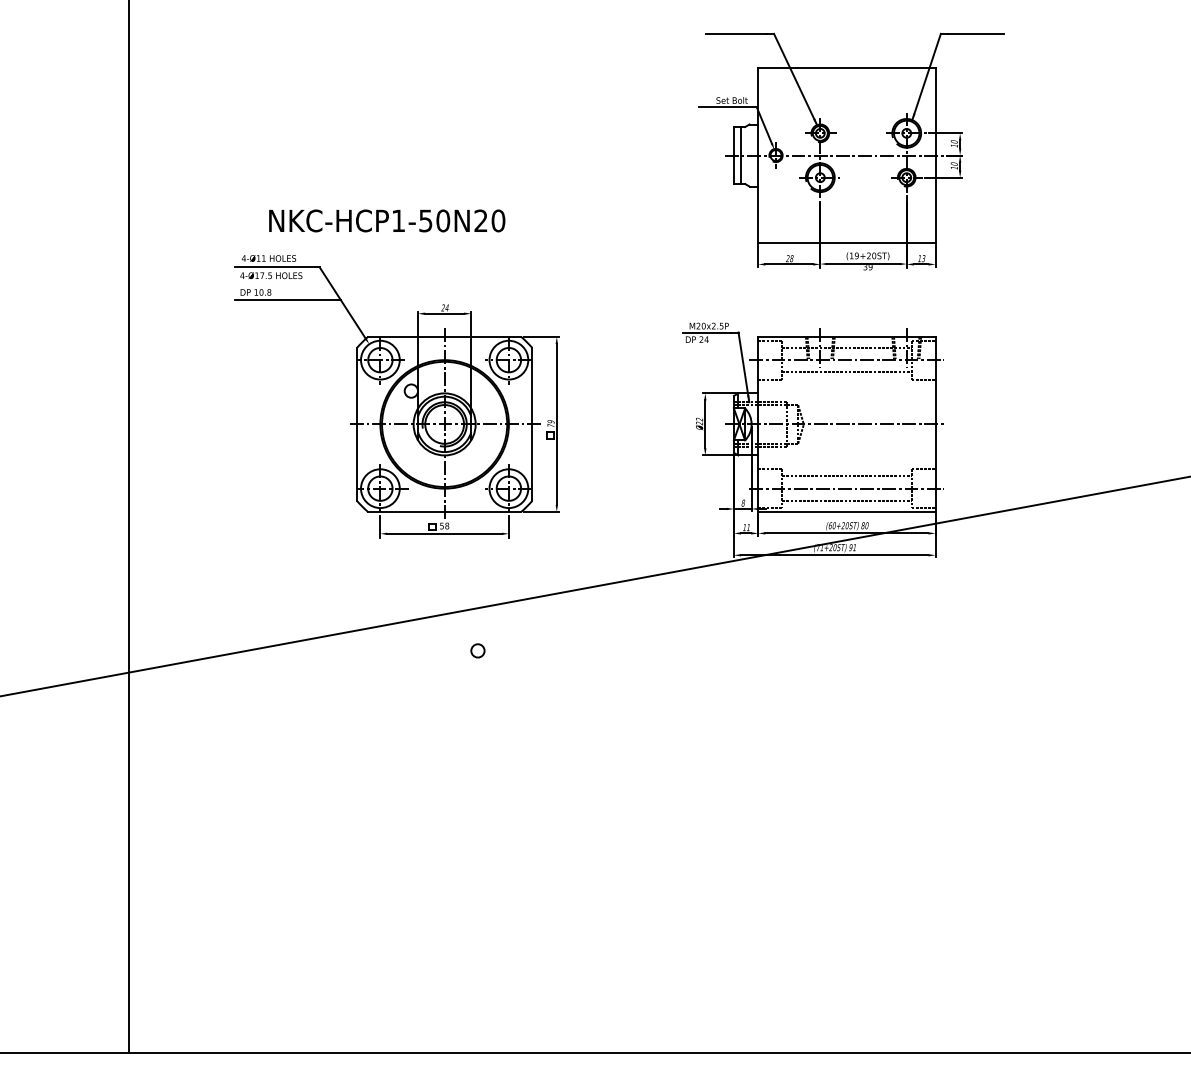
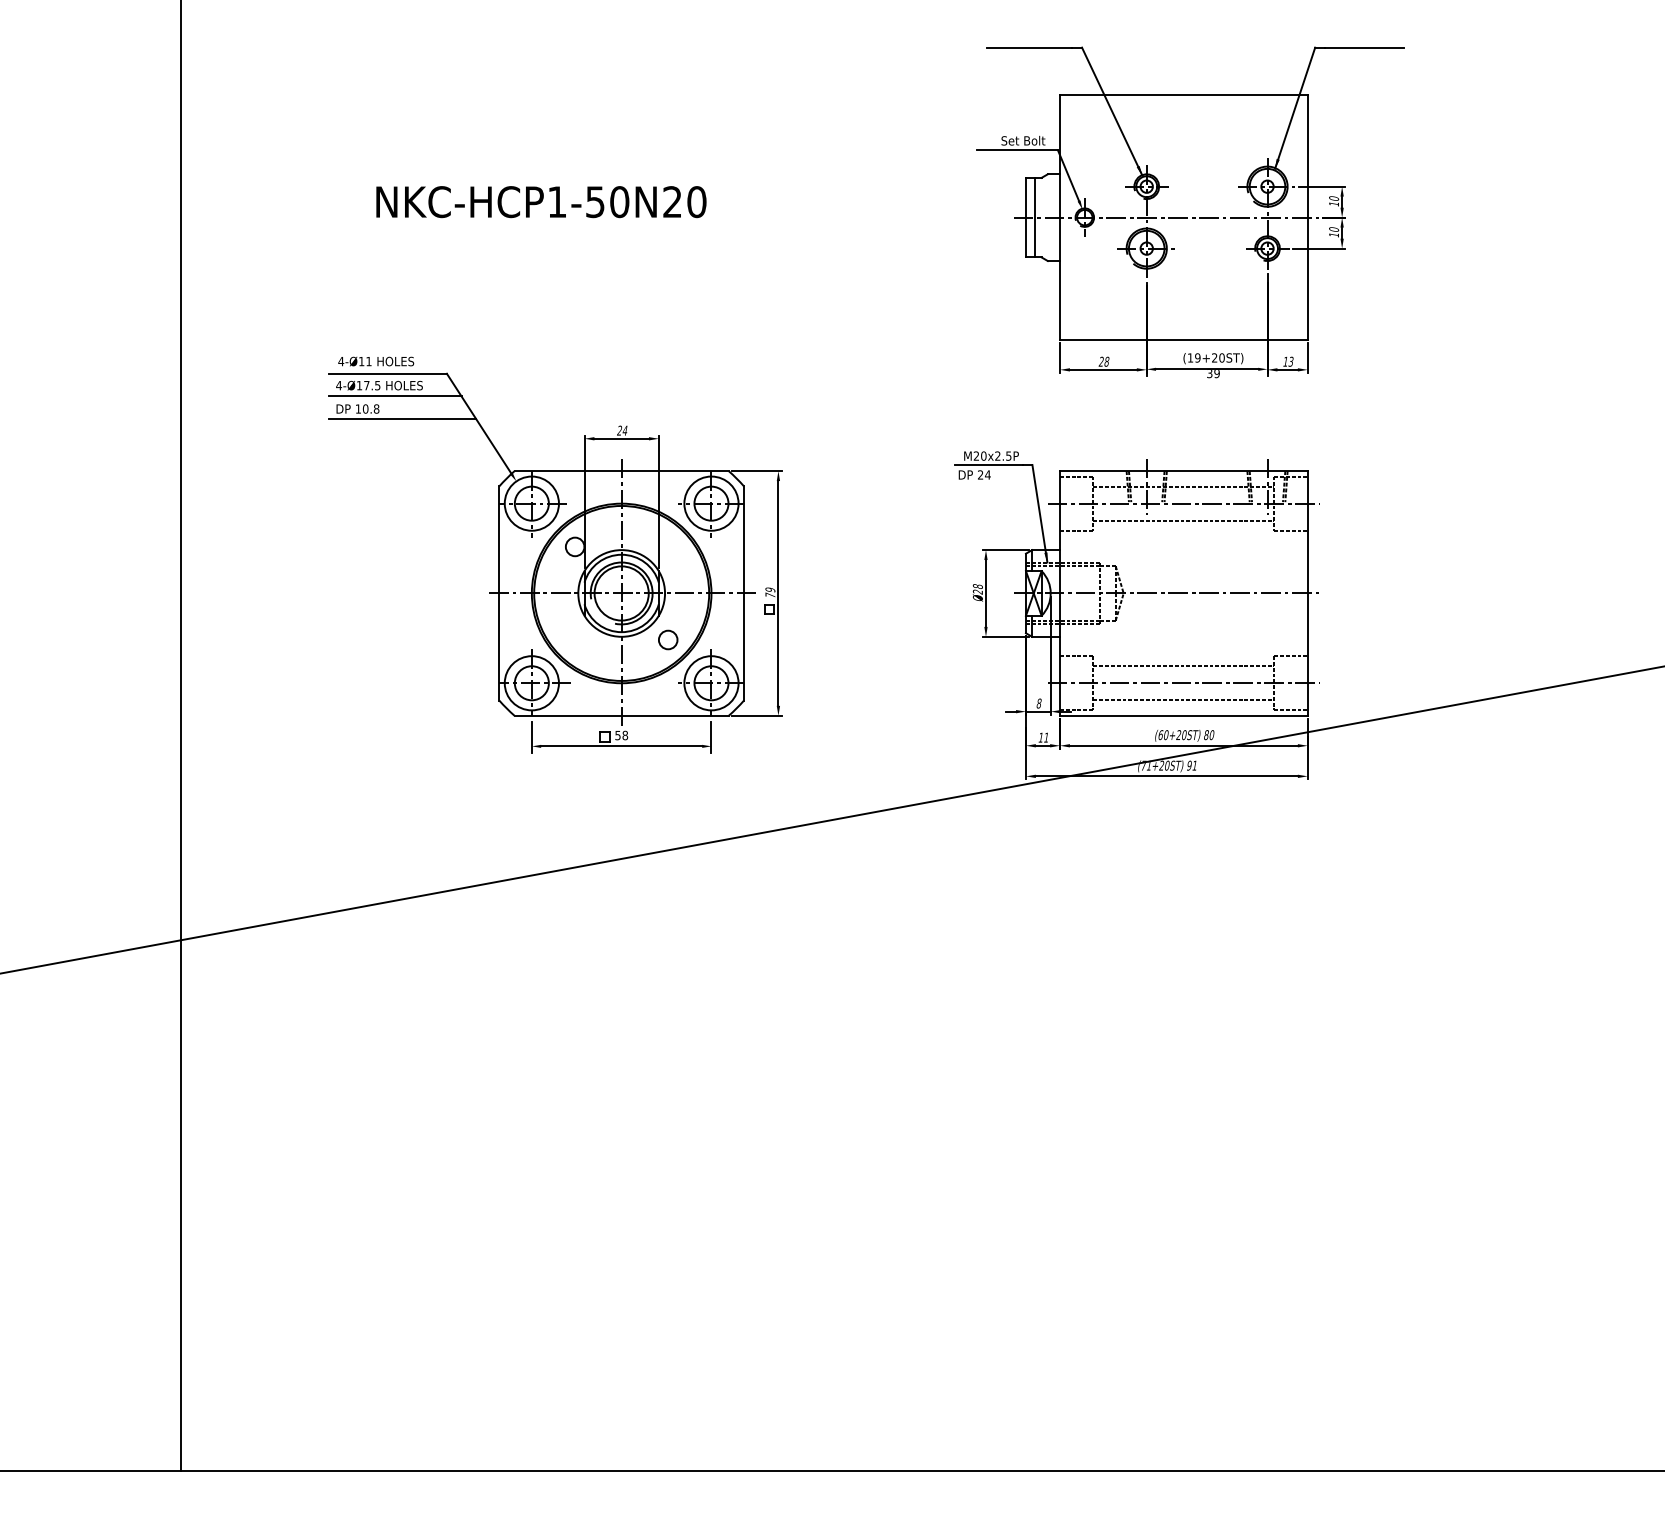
text: (387, 221) -> (541, 202), moved
line: (282, 283) -> (395, 396), added
text: (699, 419) -> (977, 586), Ø22 -> Ø28
circle: (478, 650) -> (668, 639), moved

